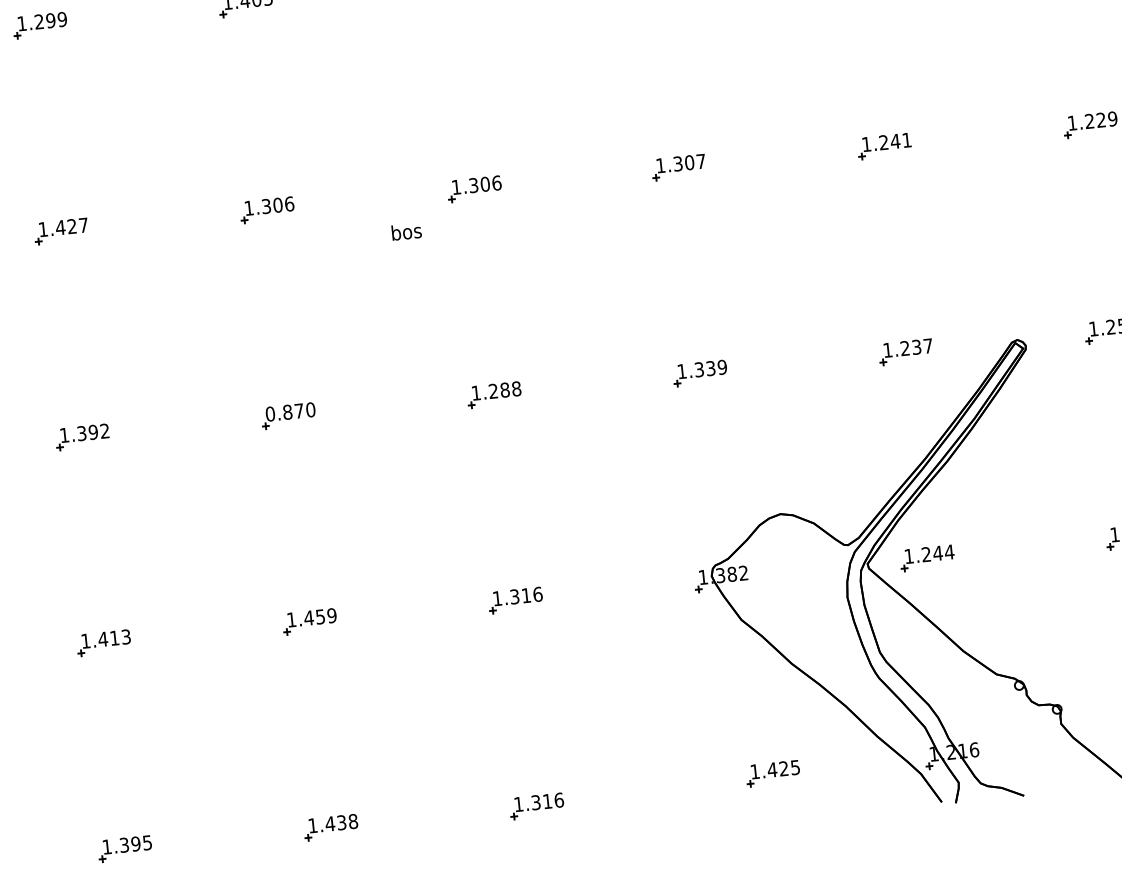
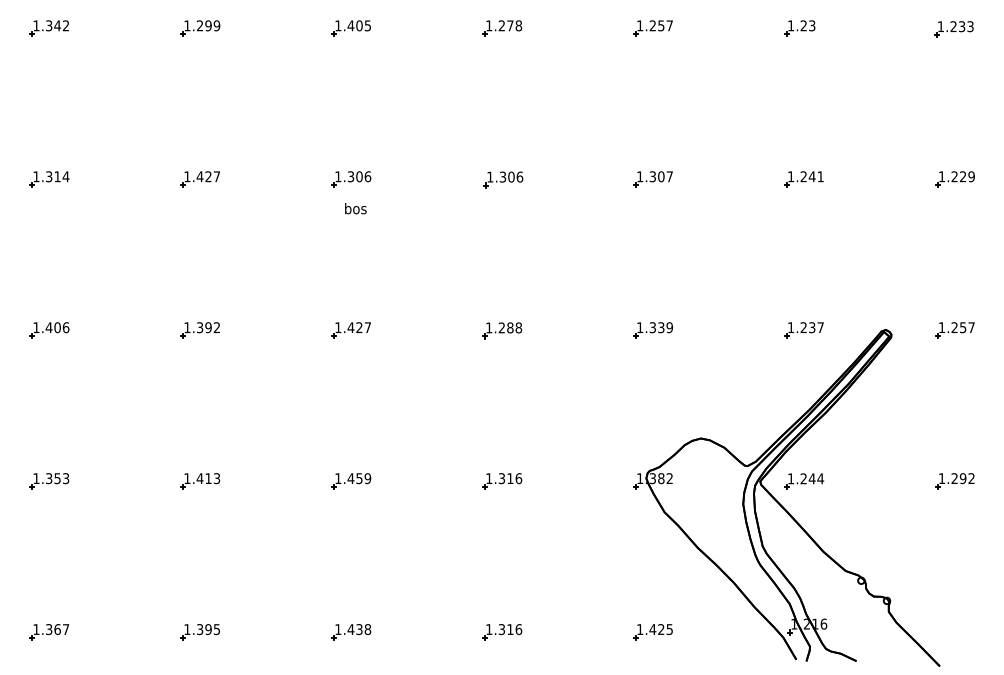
text: (406, 231) -> (355, 208), moved
text: (291, 411) -> (353, 327), 0.870 -> 1.427
part: (772, 774) -> (652, 632), moved

